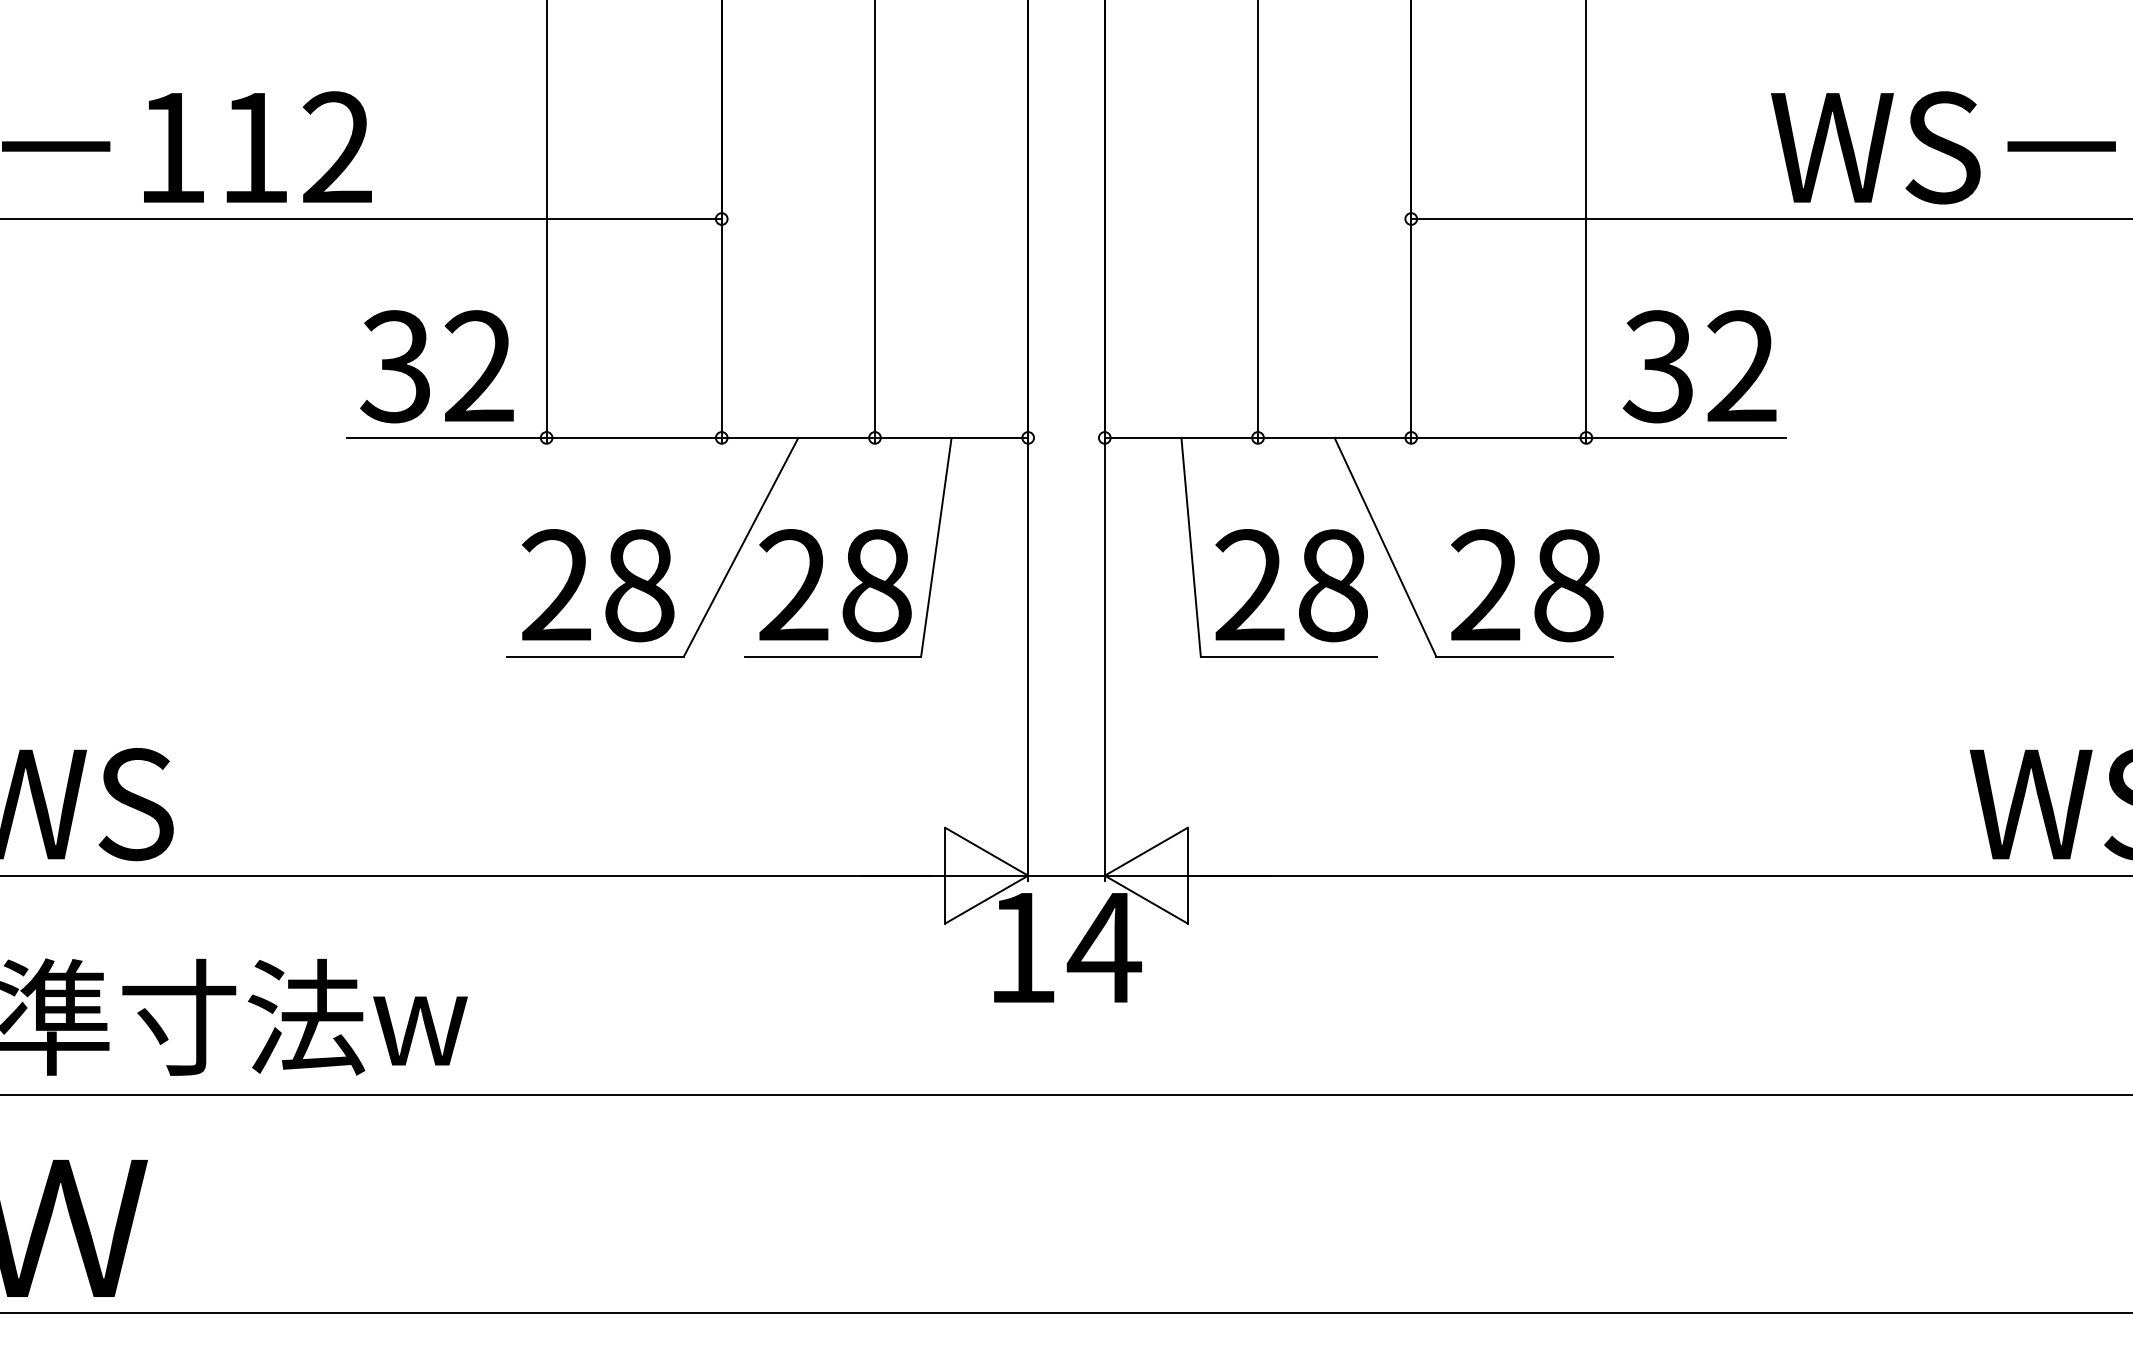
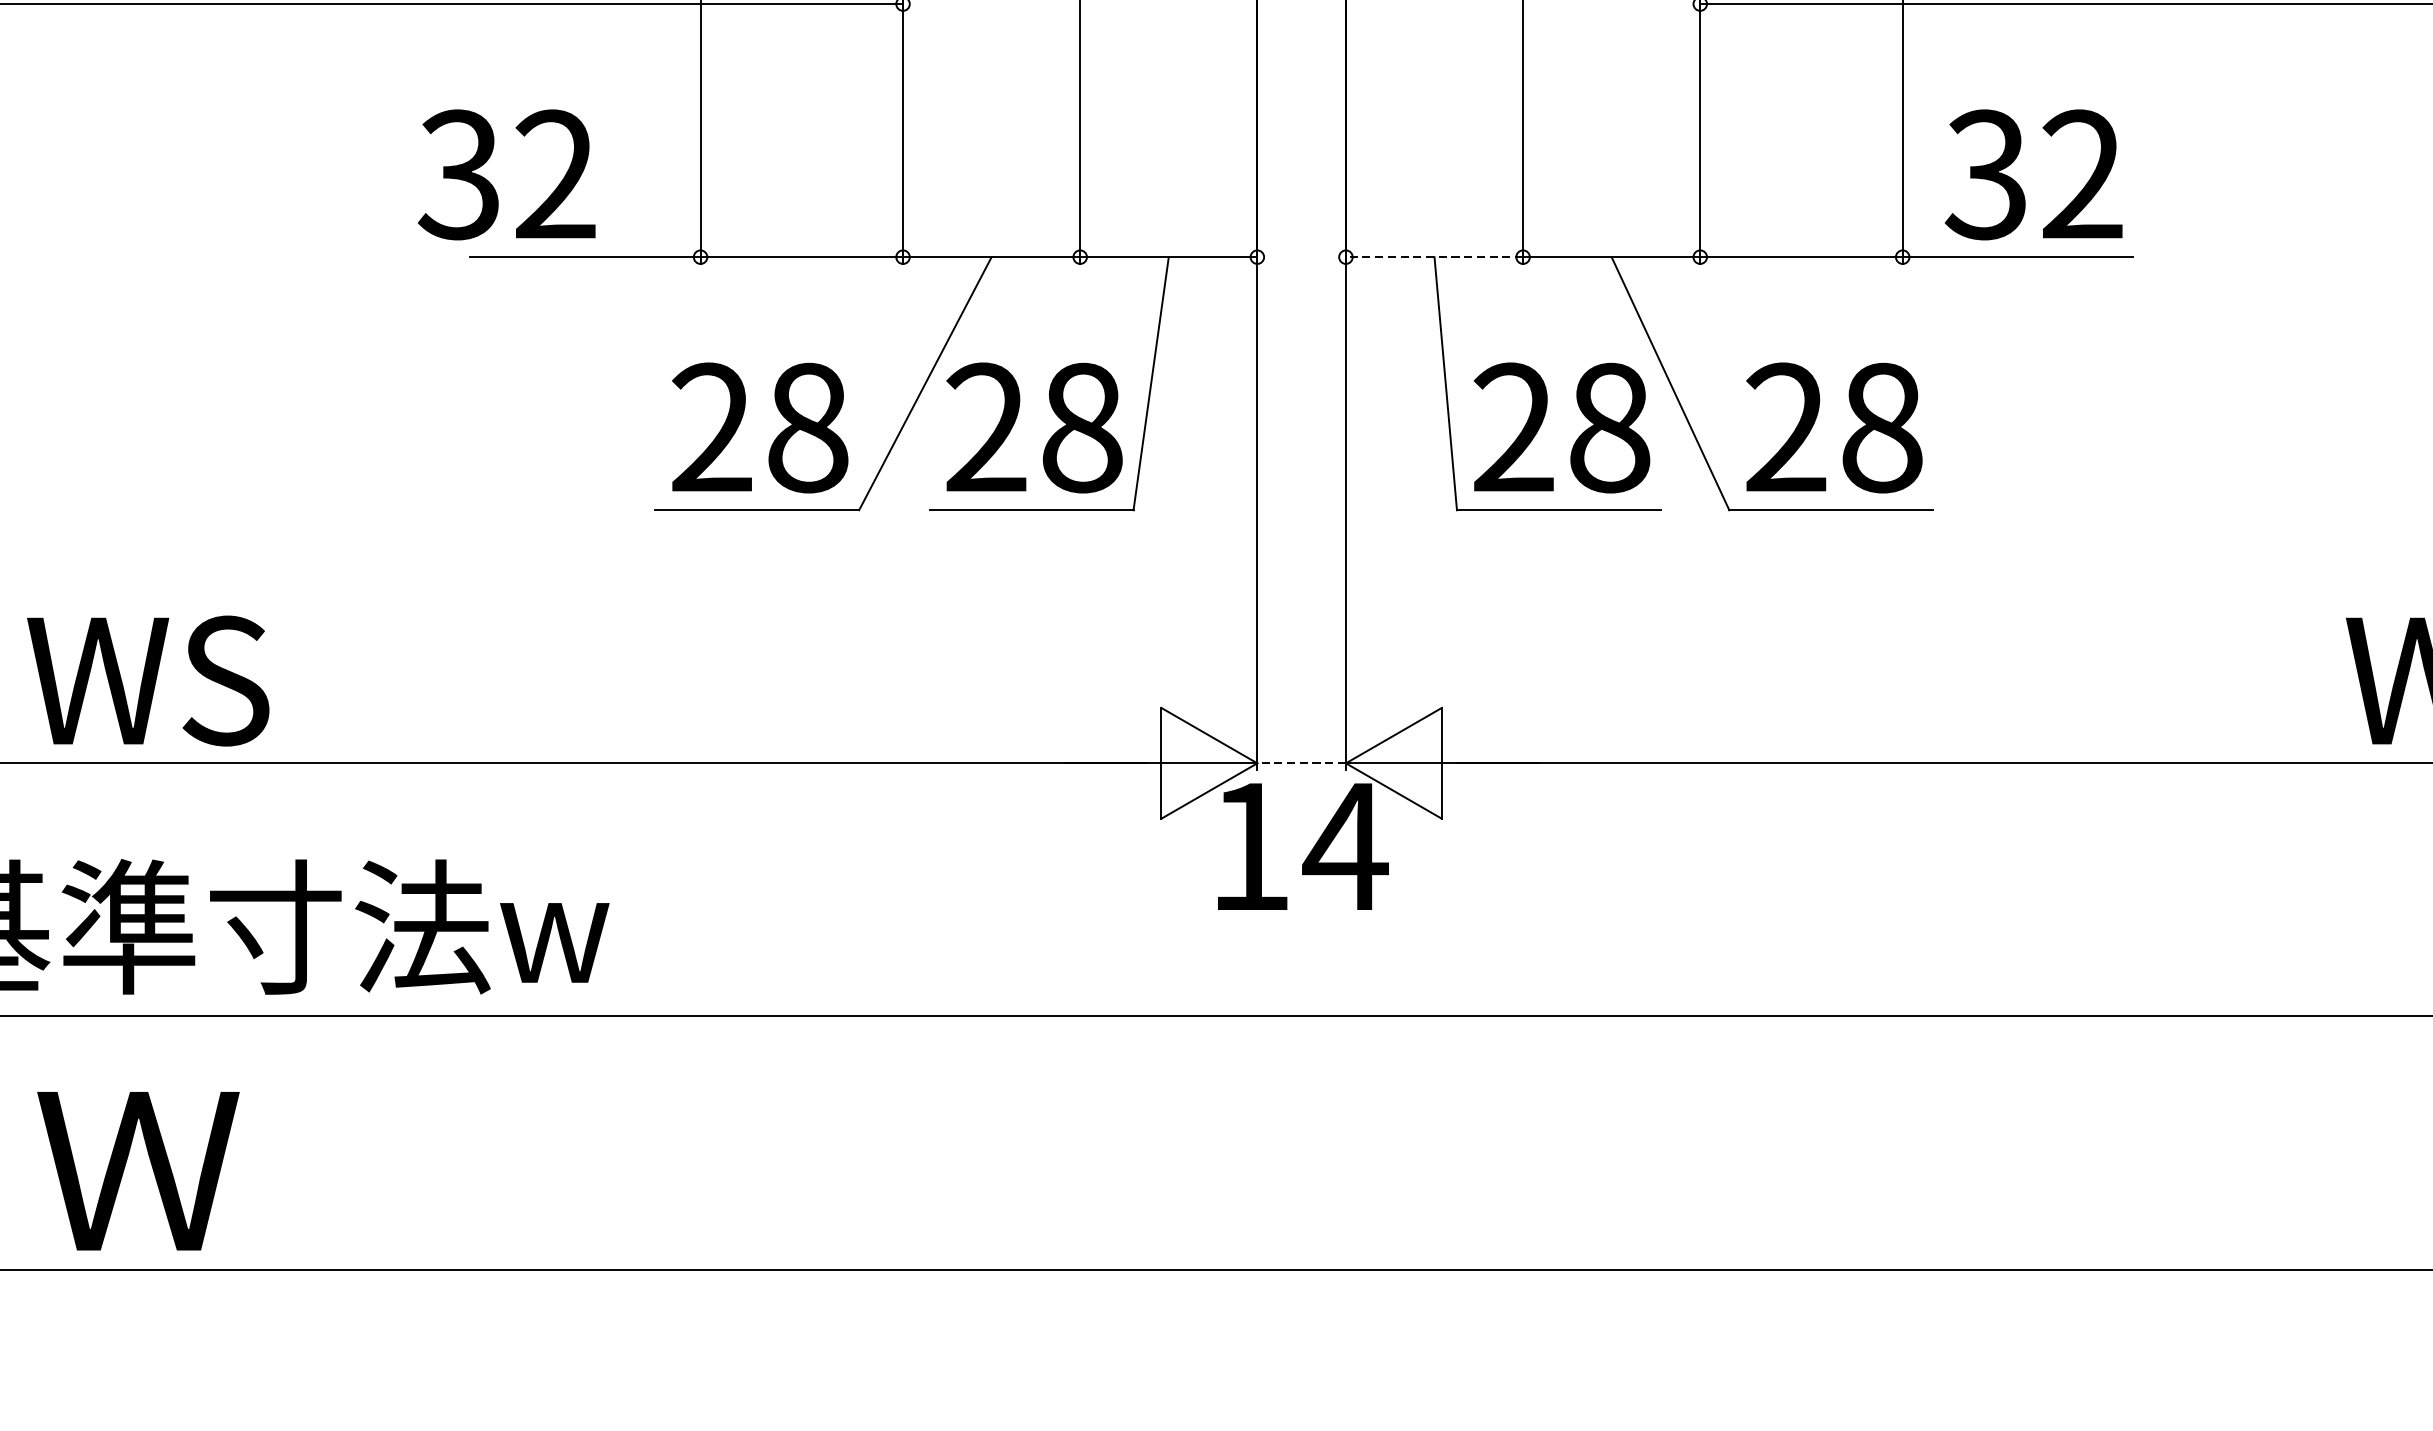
text: (436, 366) -> (506, 174), moved
line: (1181, 437) -> (1434, 256), solid -> dashed
line: (1066, 875) -> (1301, 763), solid -> dashed

